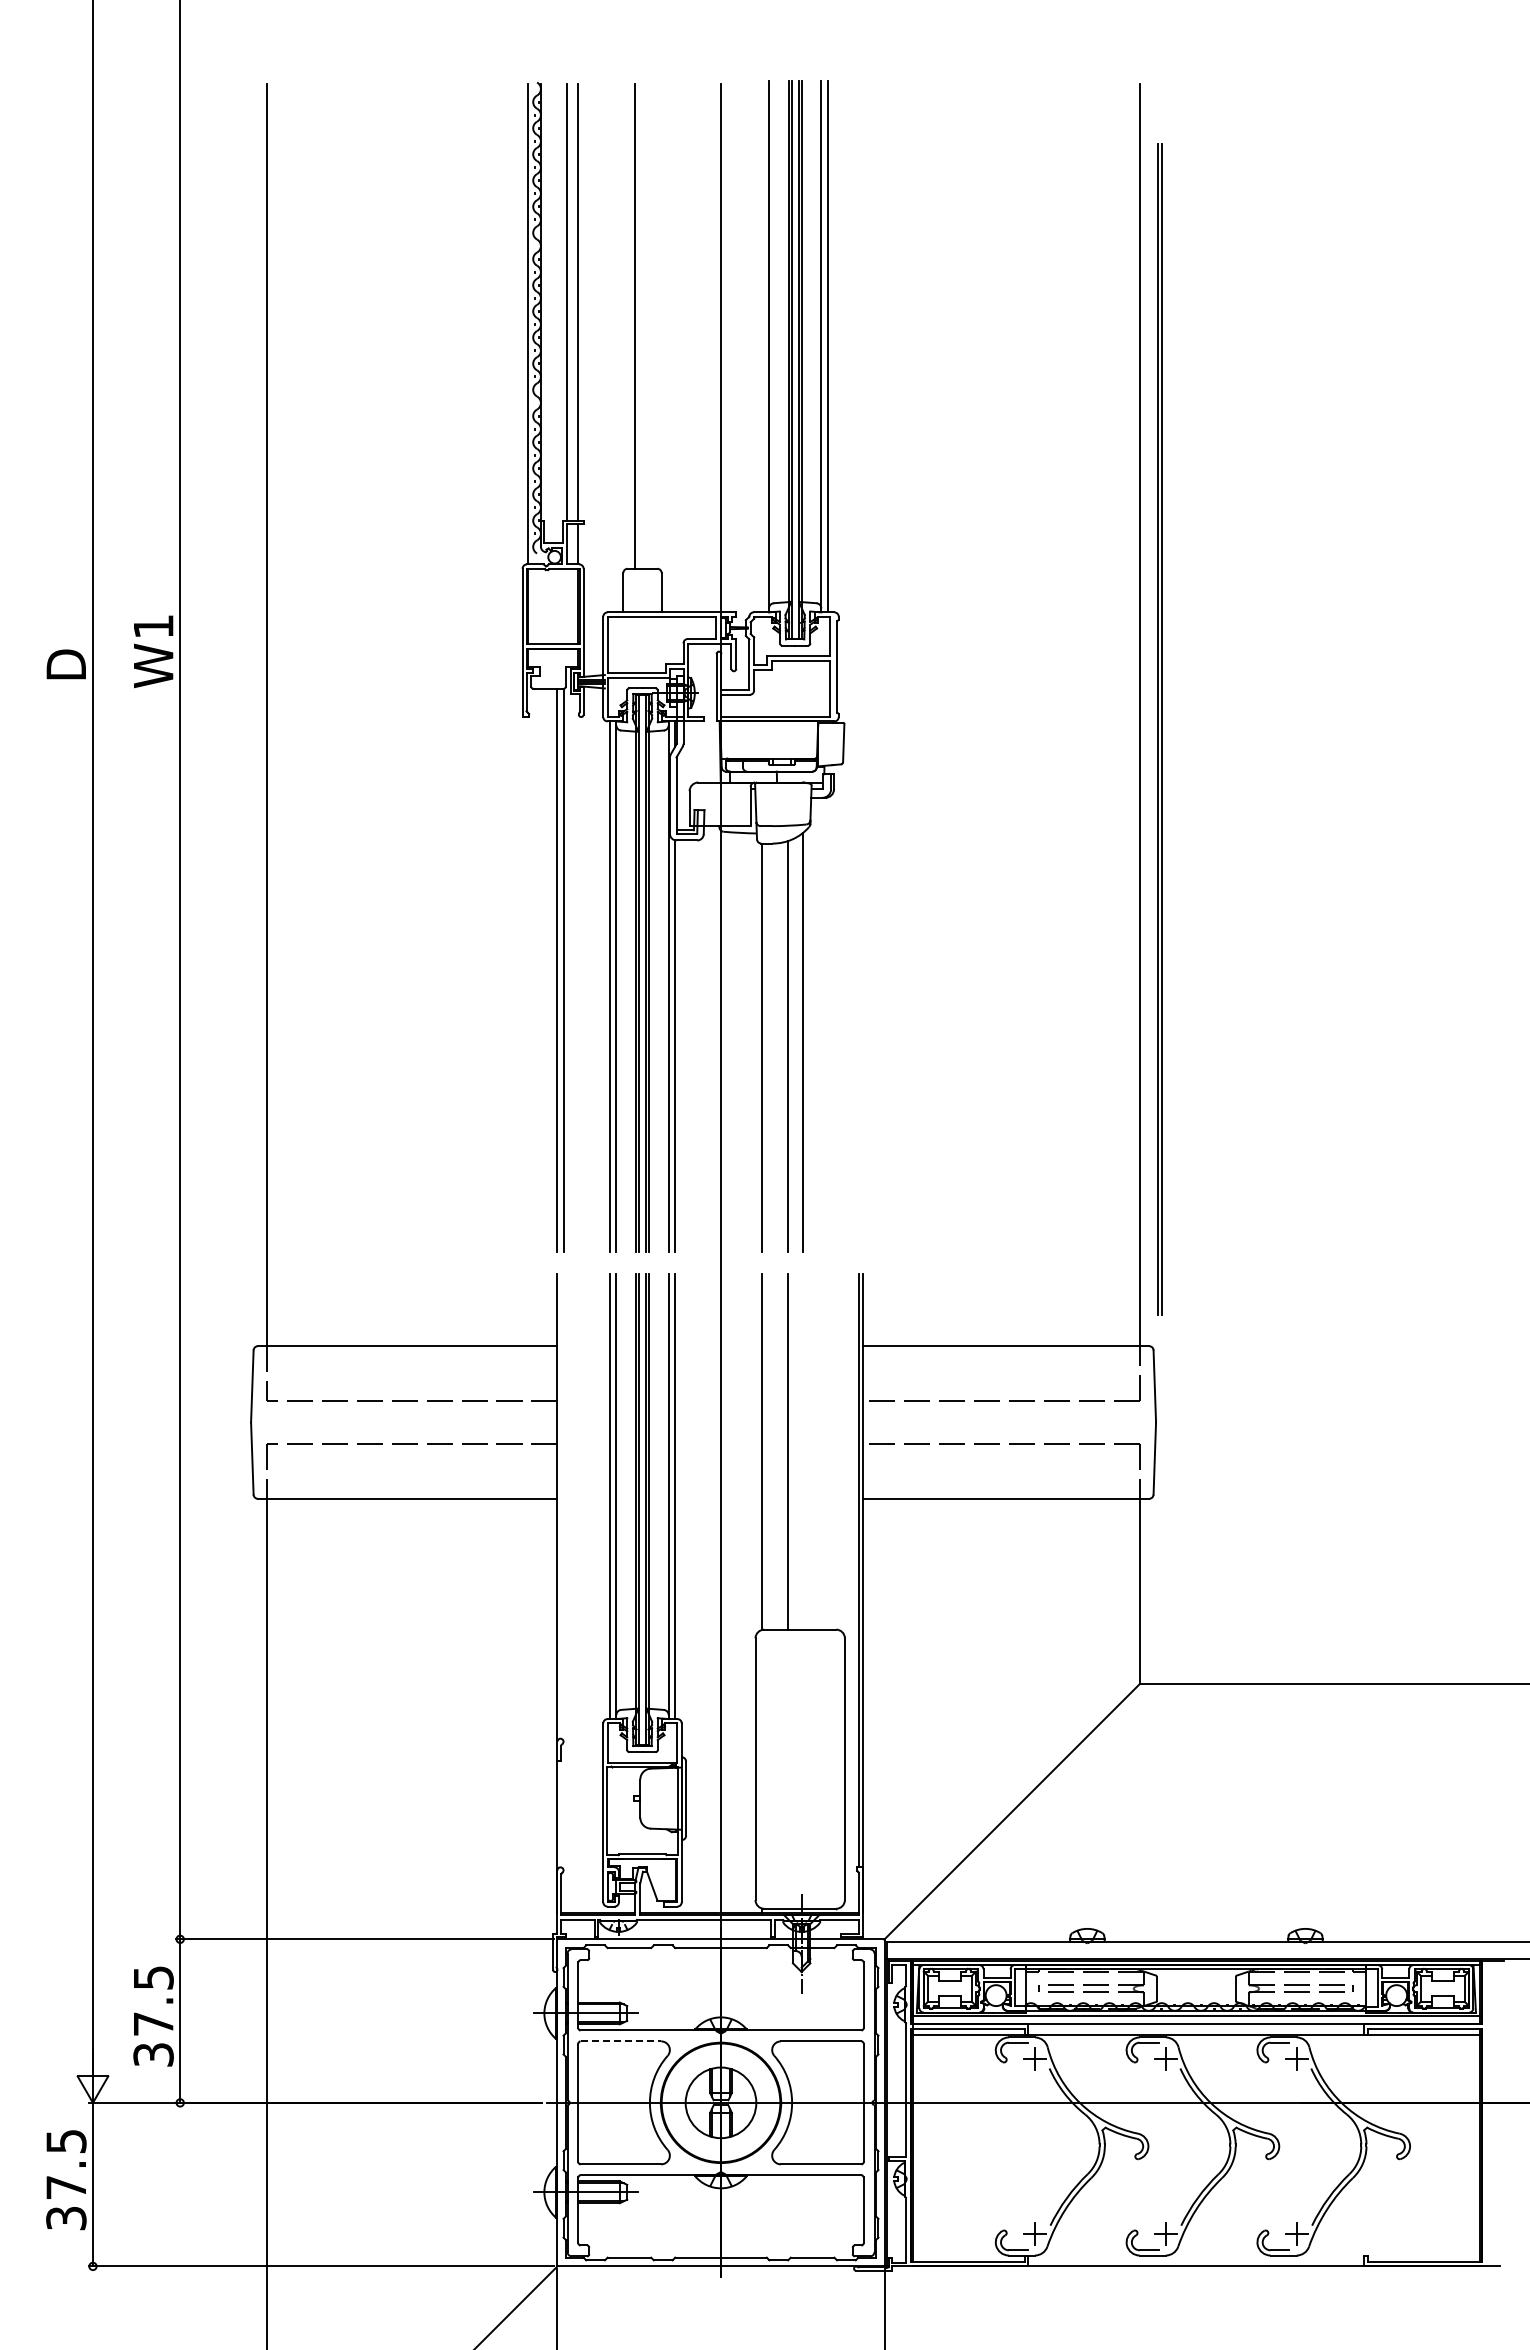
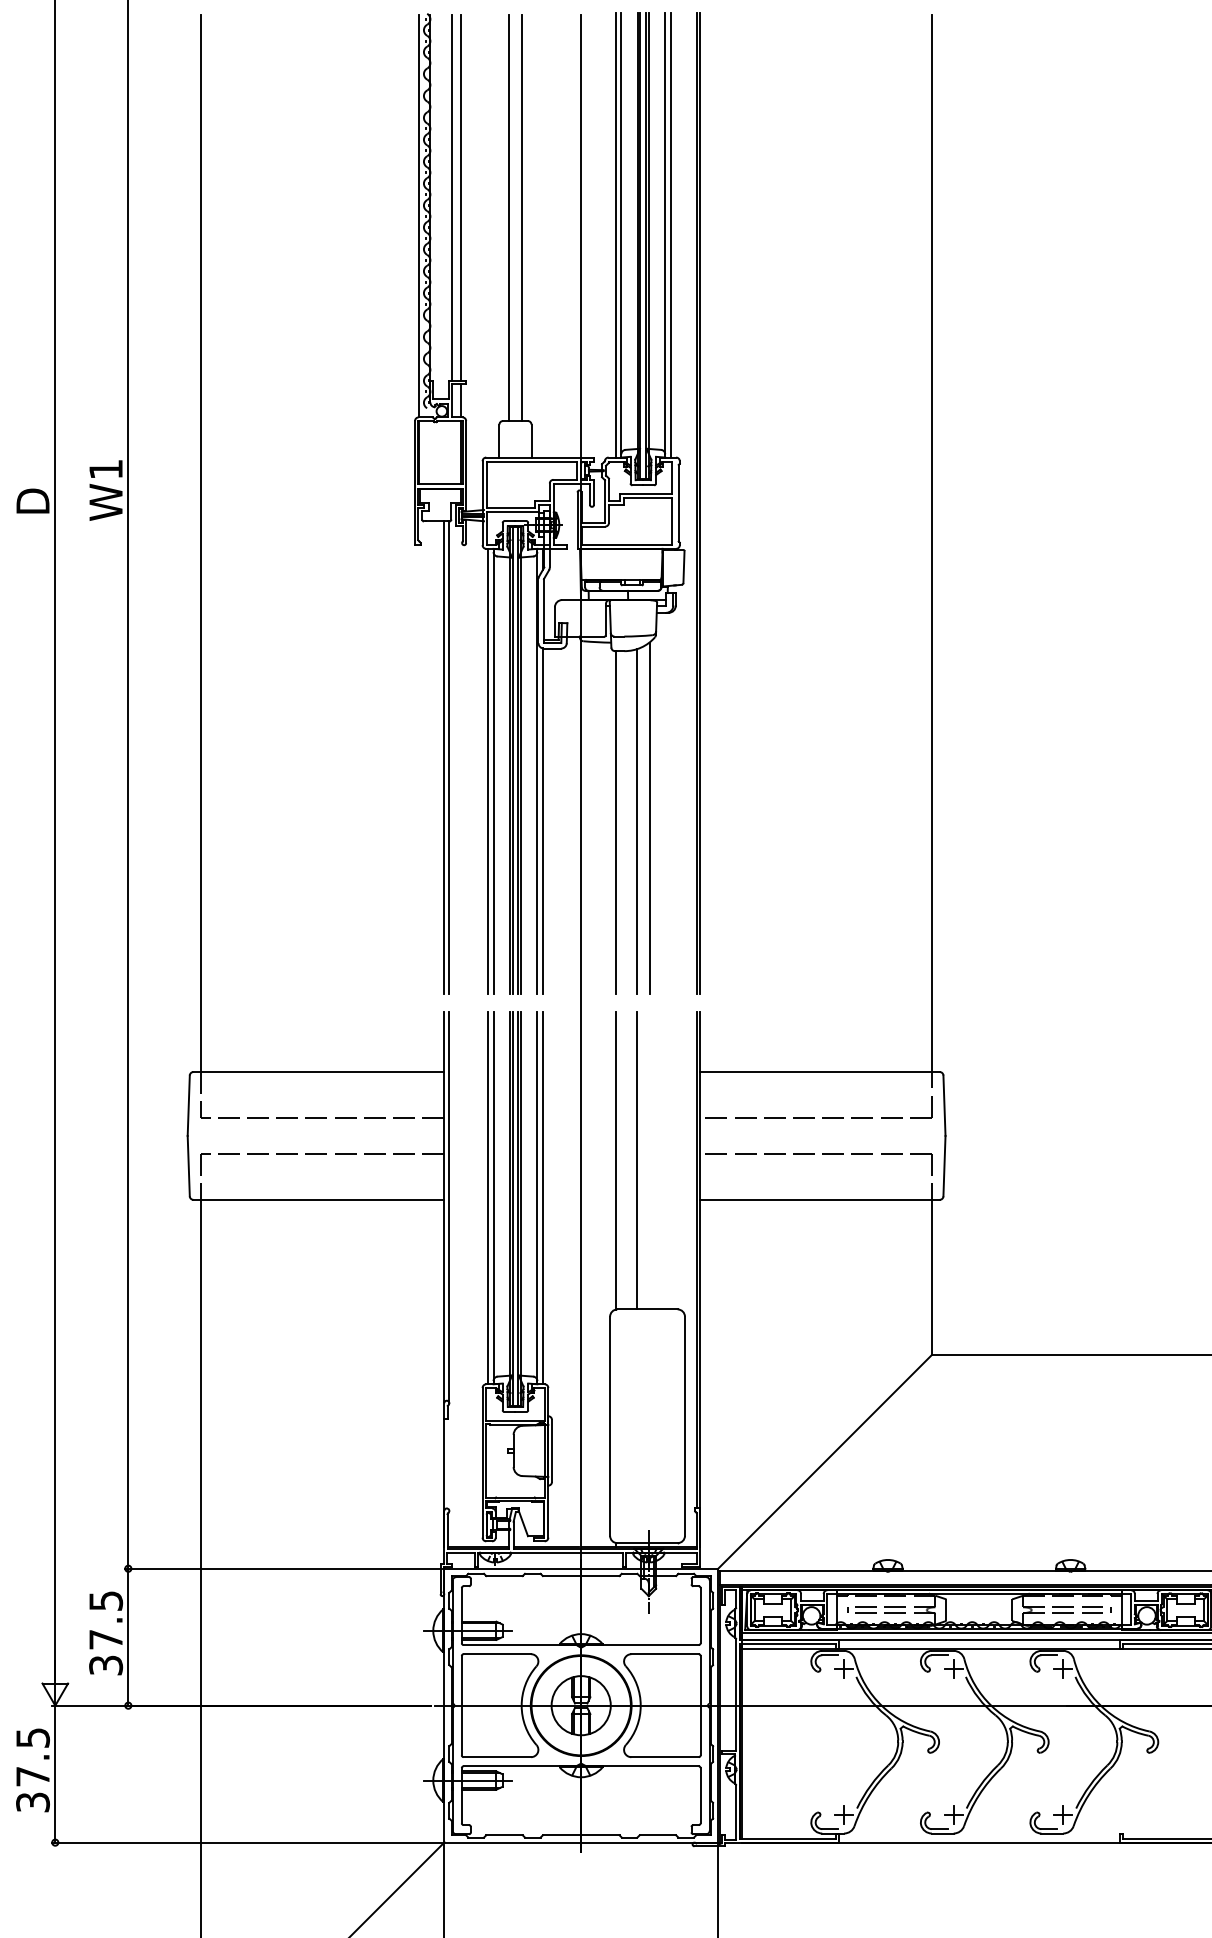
line: (649, 326) -> (521, 218), added
line: (762, 346) -> (615, 234), added
part: (1159, 729) -> (698, 502), moved
line: (563, 1507) -> (449, 1207), added
line: (621, 2041) -> (497, 1654), dashed -> solid

